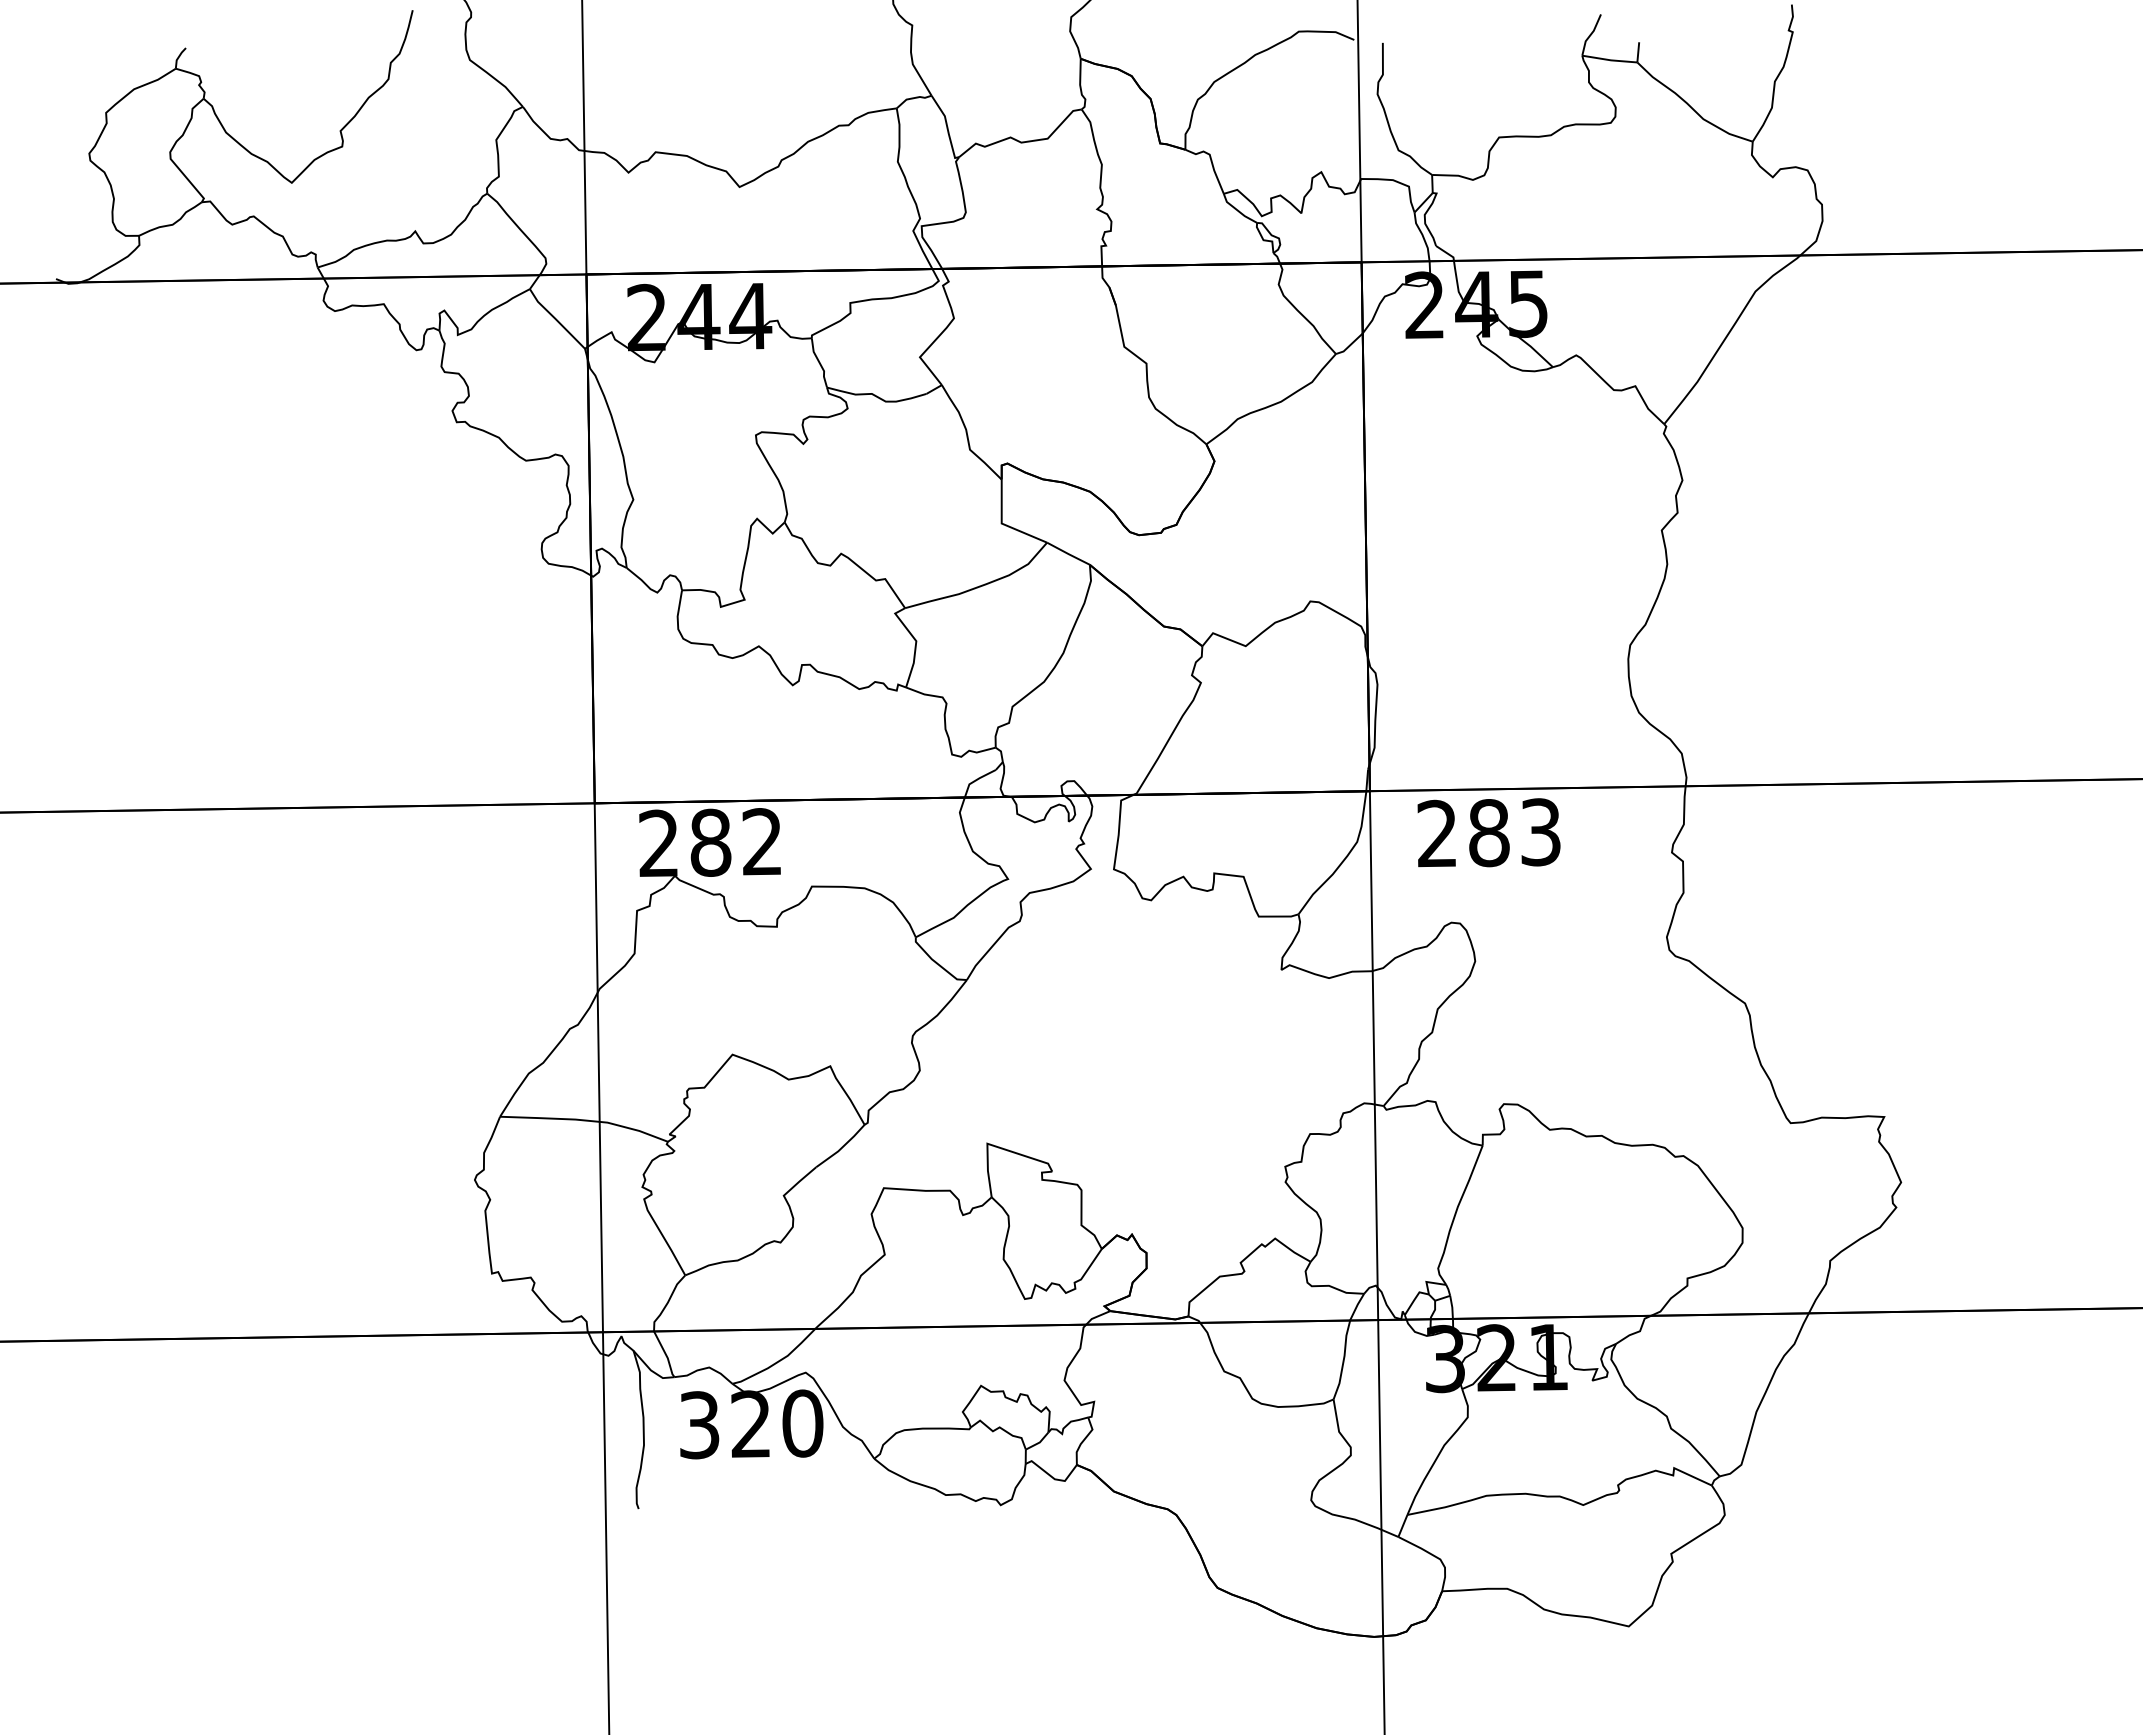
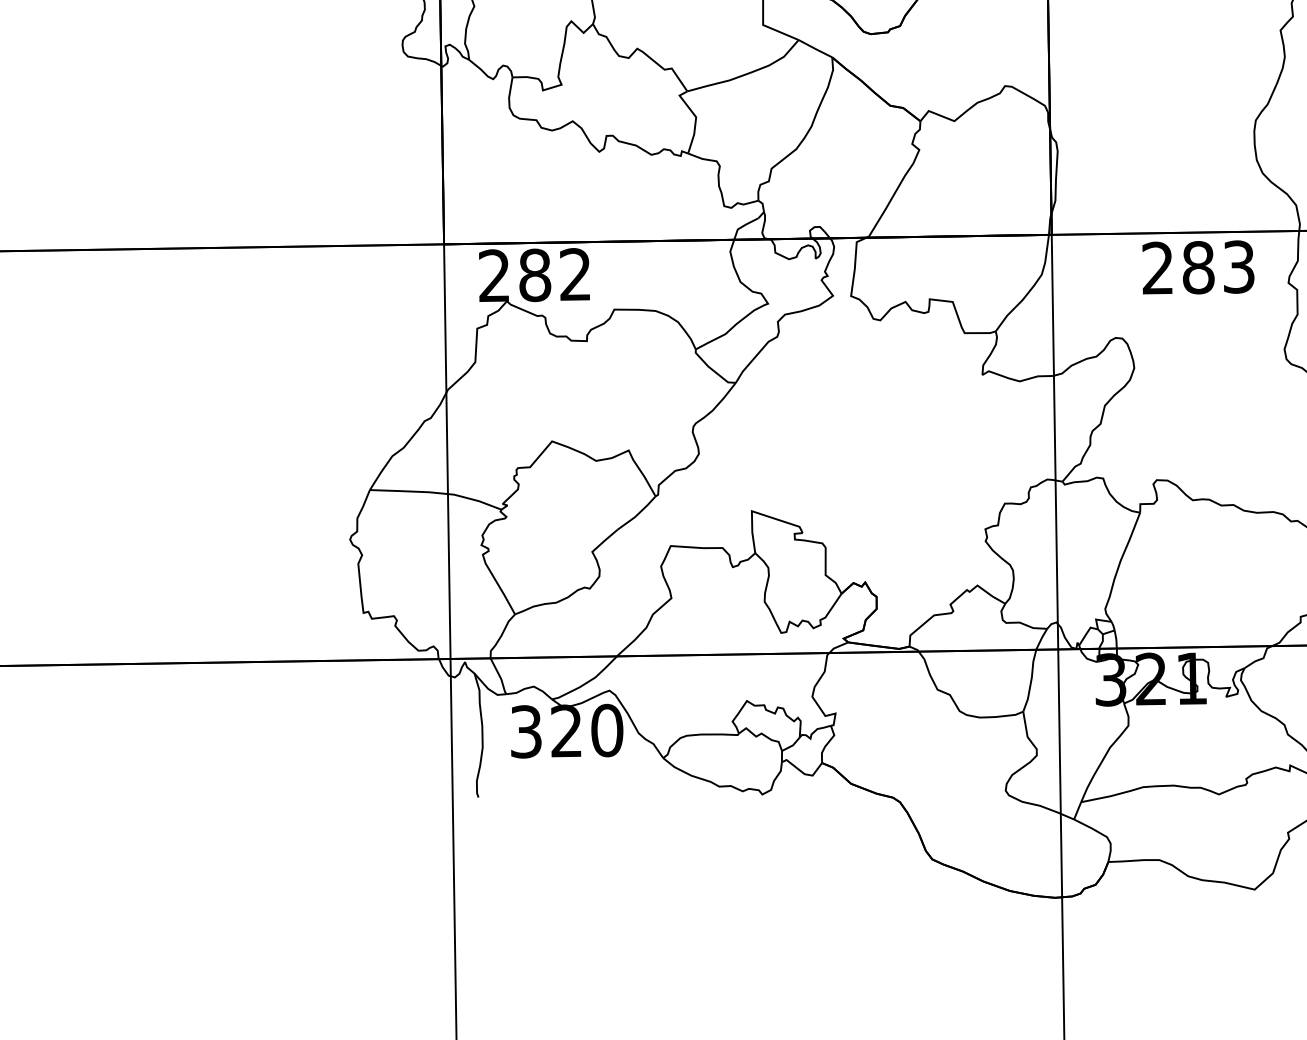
text: (1488, 832) -> (1198, 267), moved

